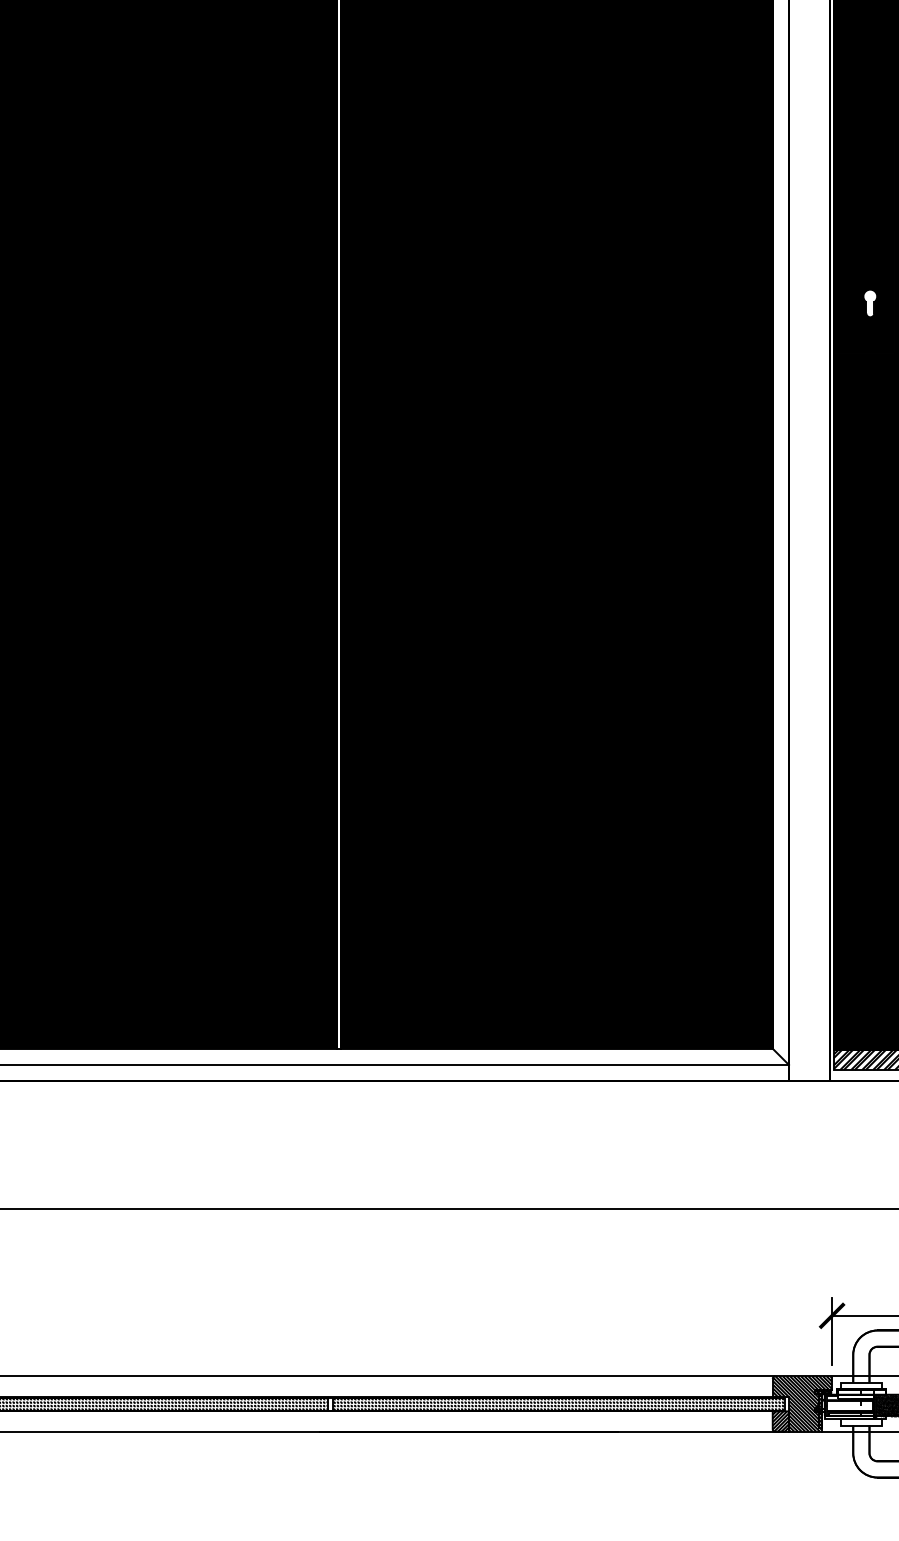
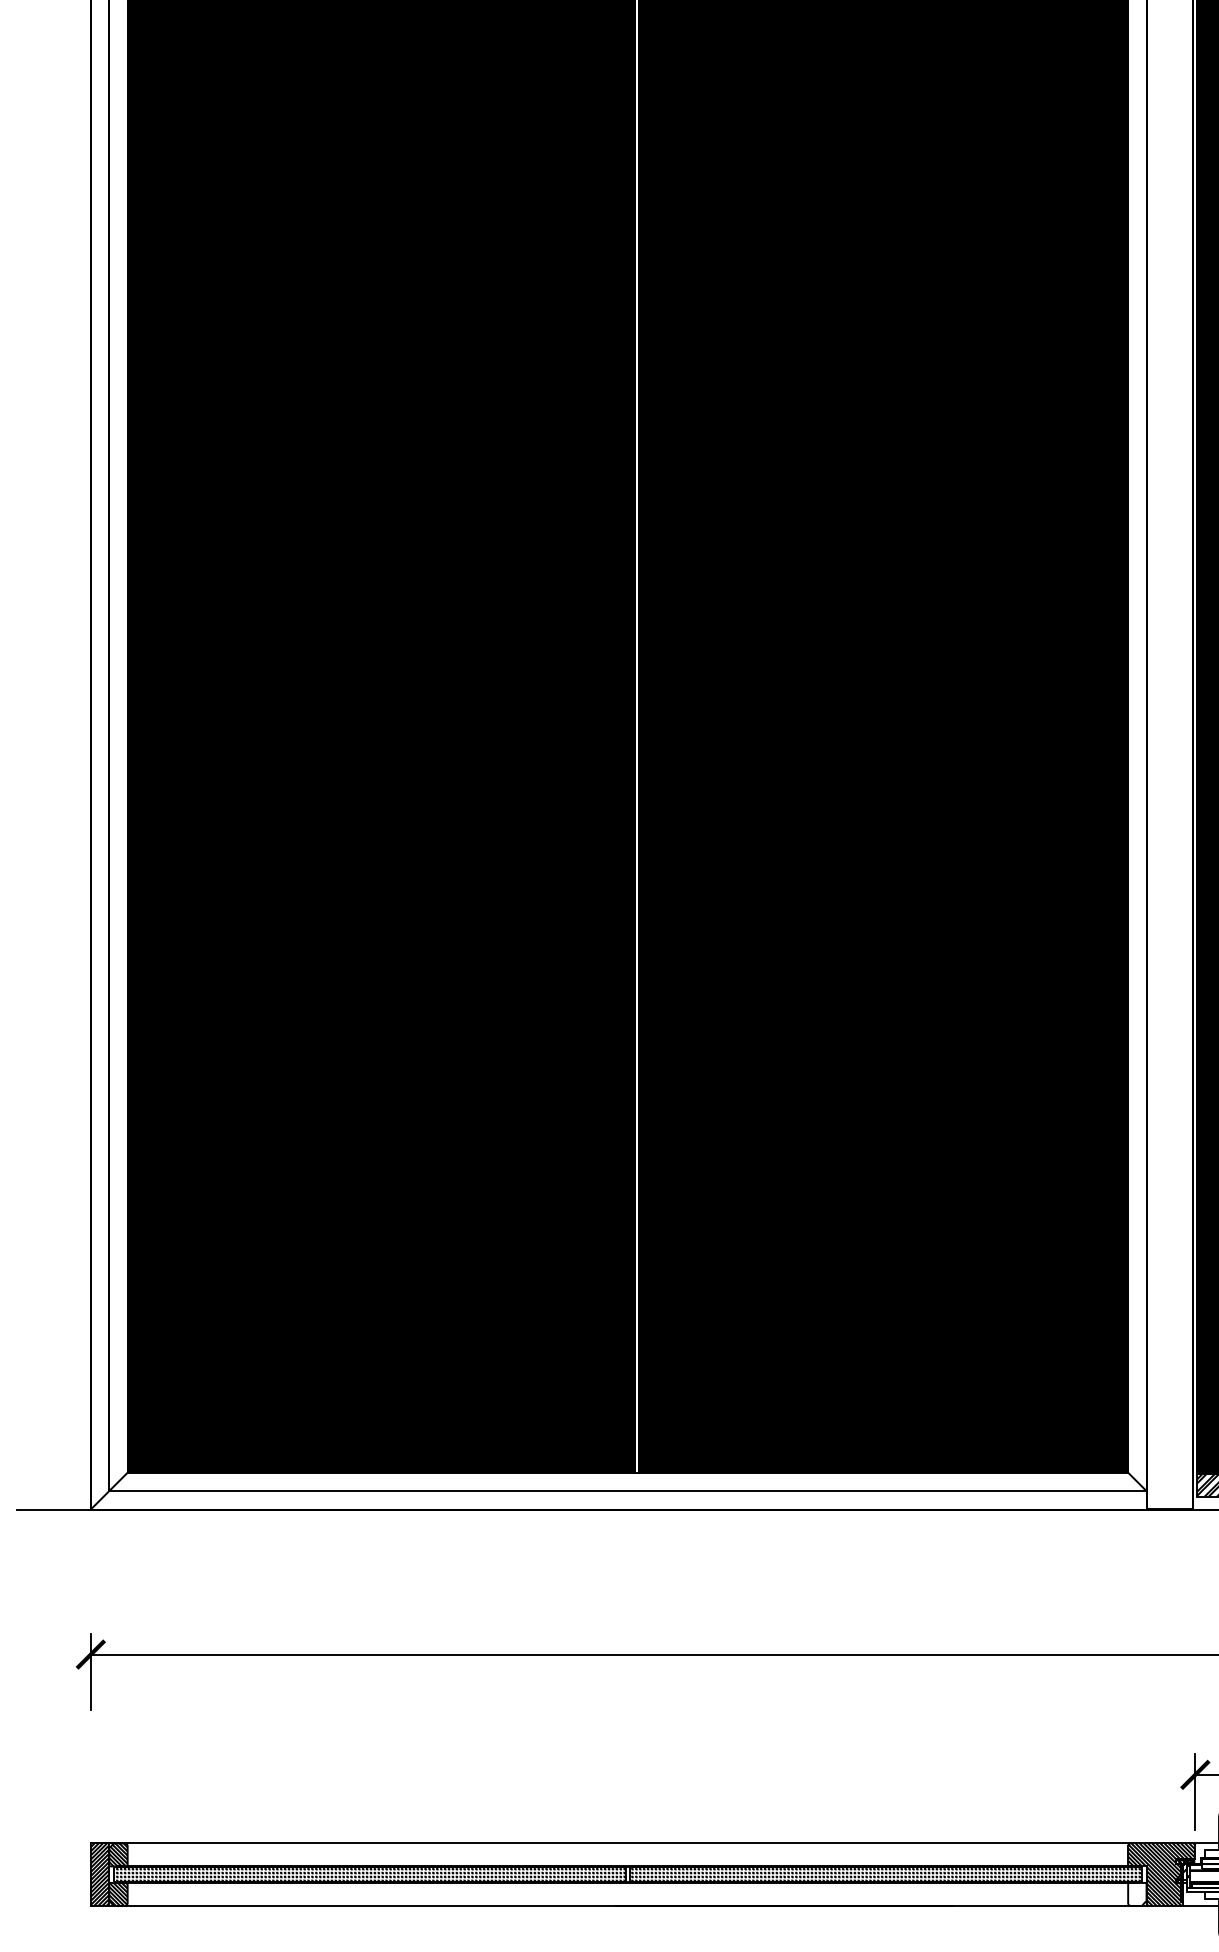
hatch: (780, 1420) -> (1137, 1893), removed

